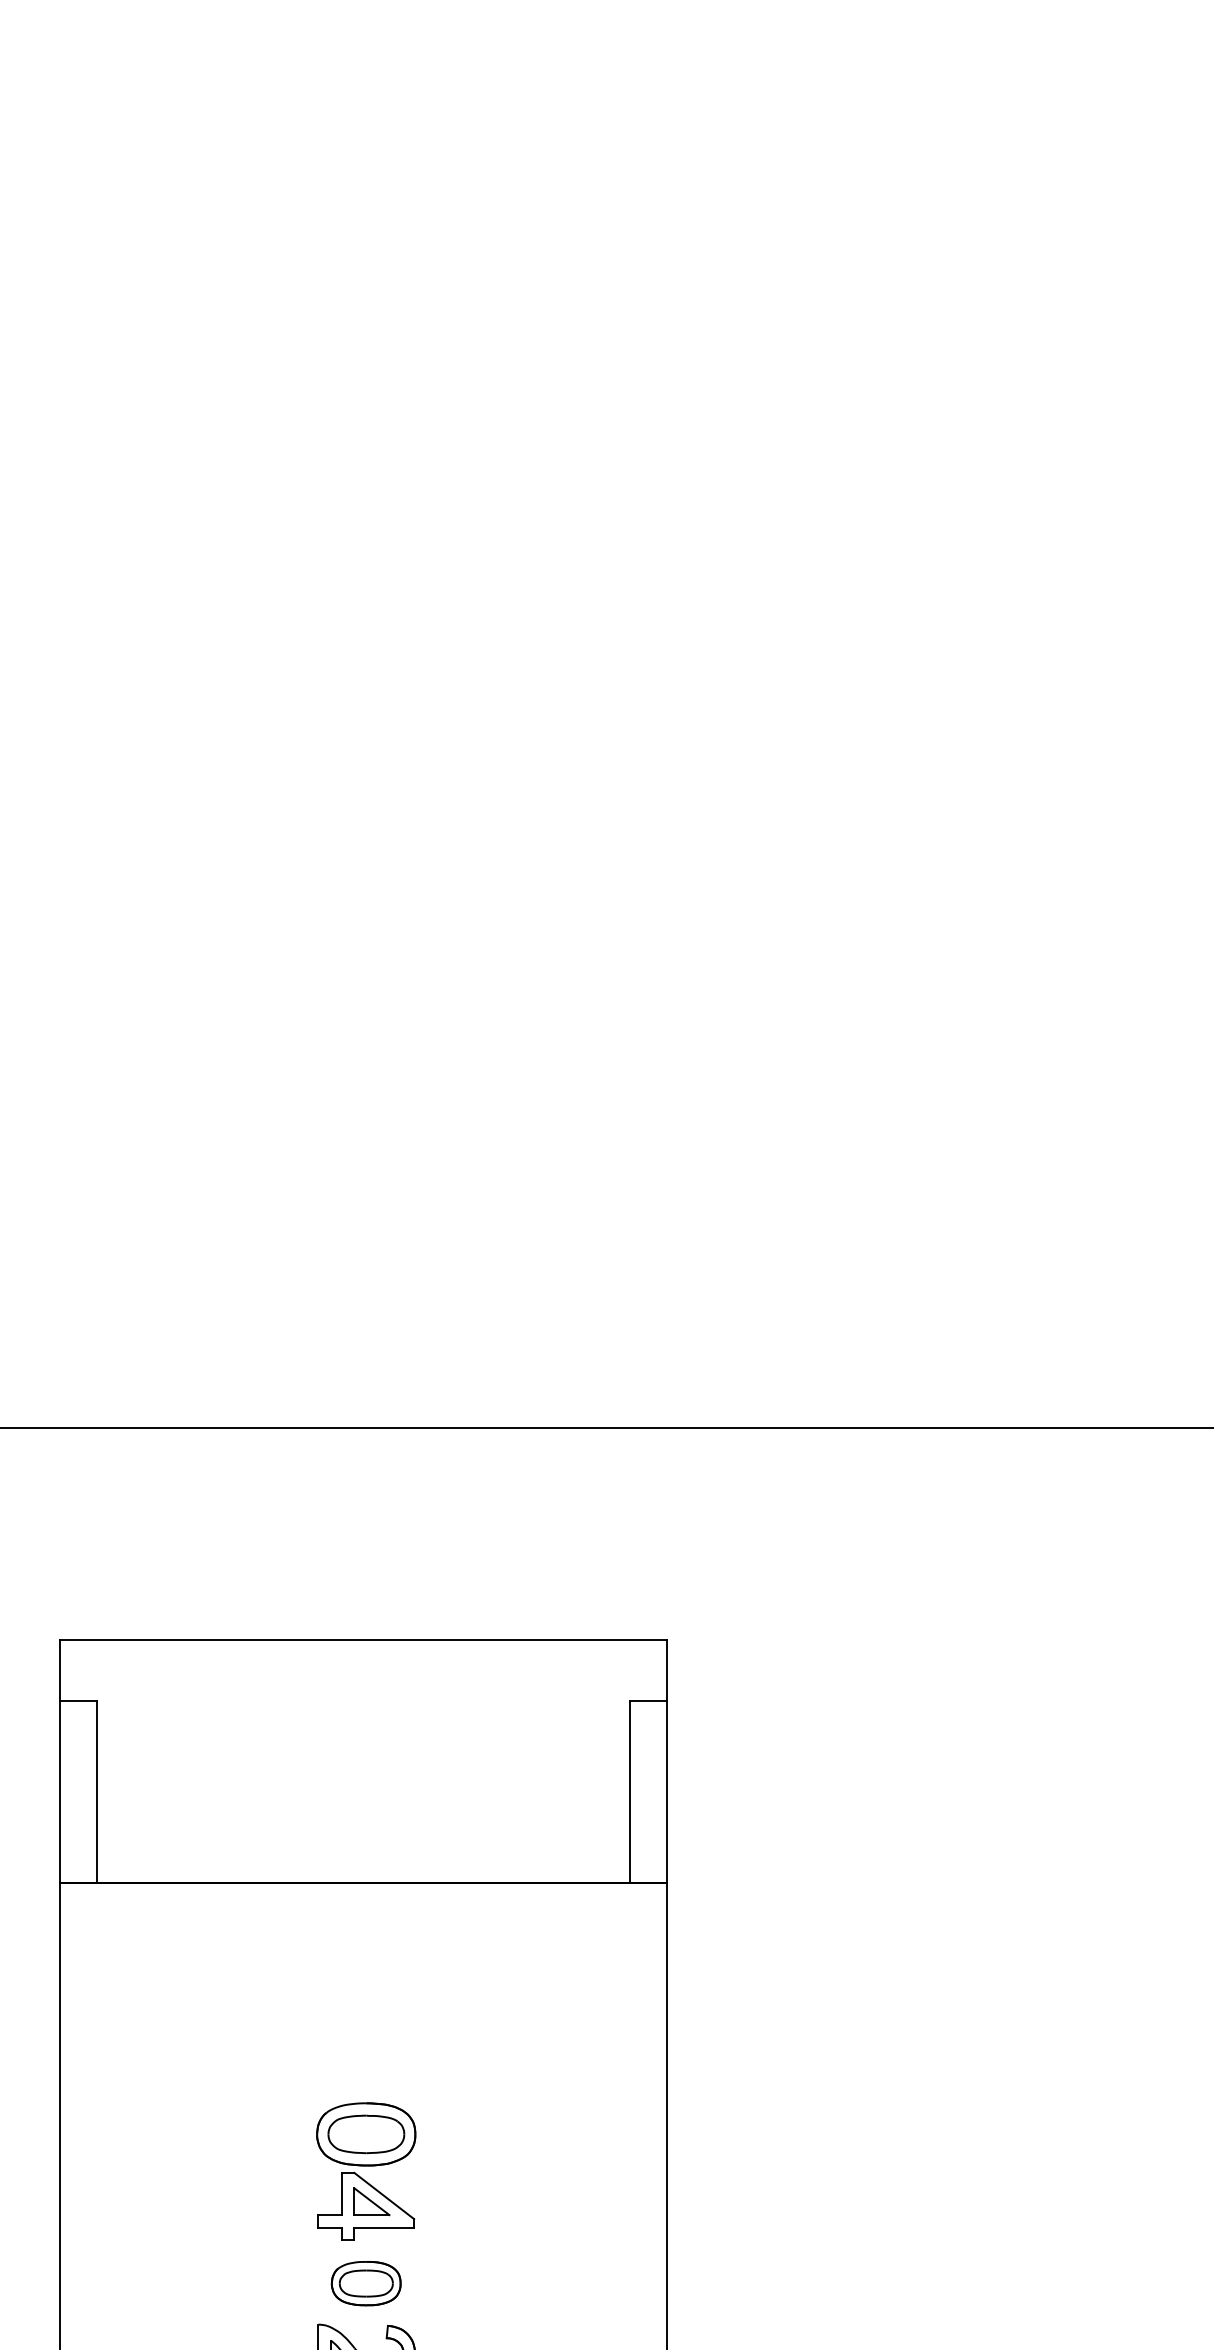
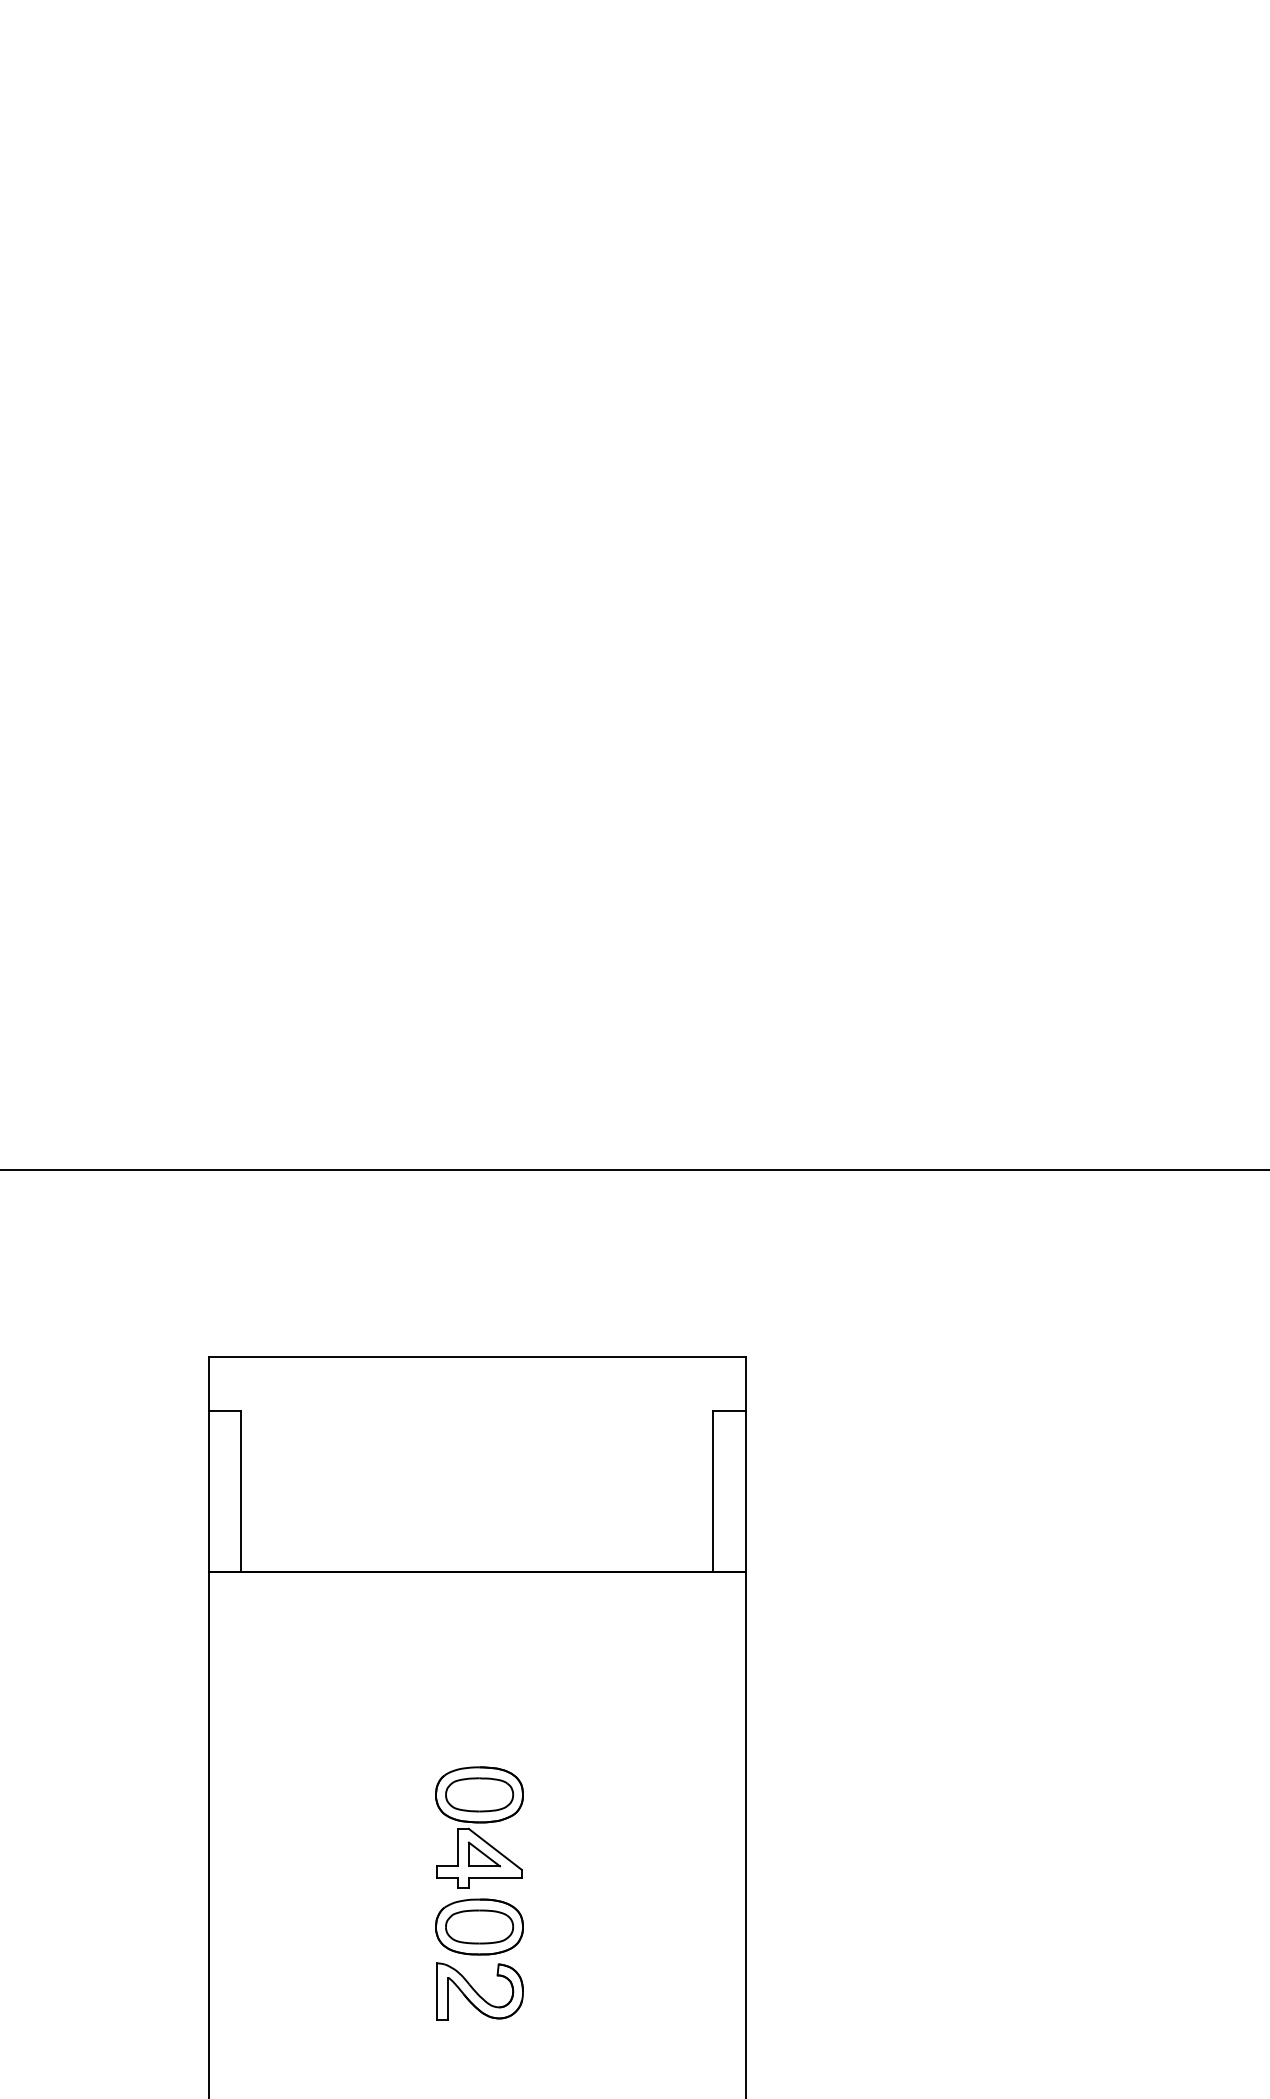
part: (366, 2283) -> (479, 1926), size x1.43

